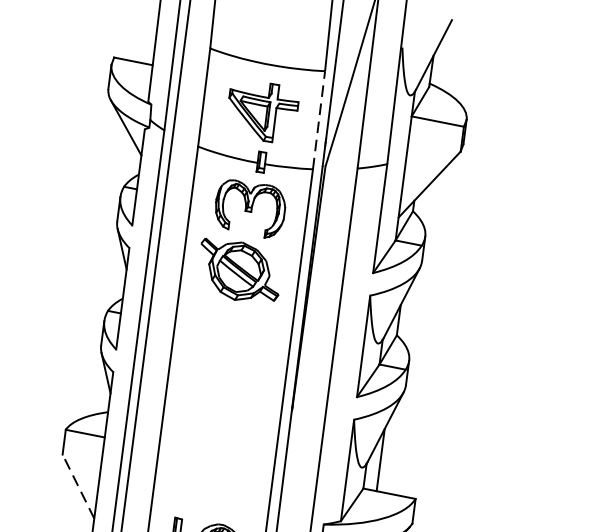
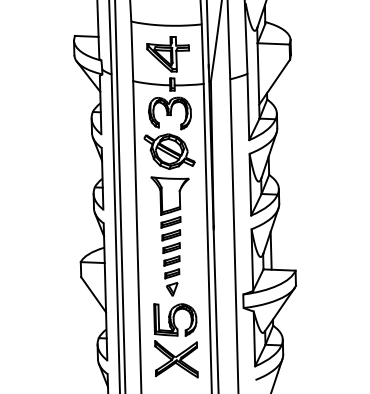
line: (318, 120) -> (202, 54), dashed -> solid
part: (217, 410) -> (169, 236), added
line: (78, 486) -> (93, 294), dashed -> solid

